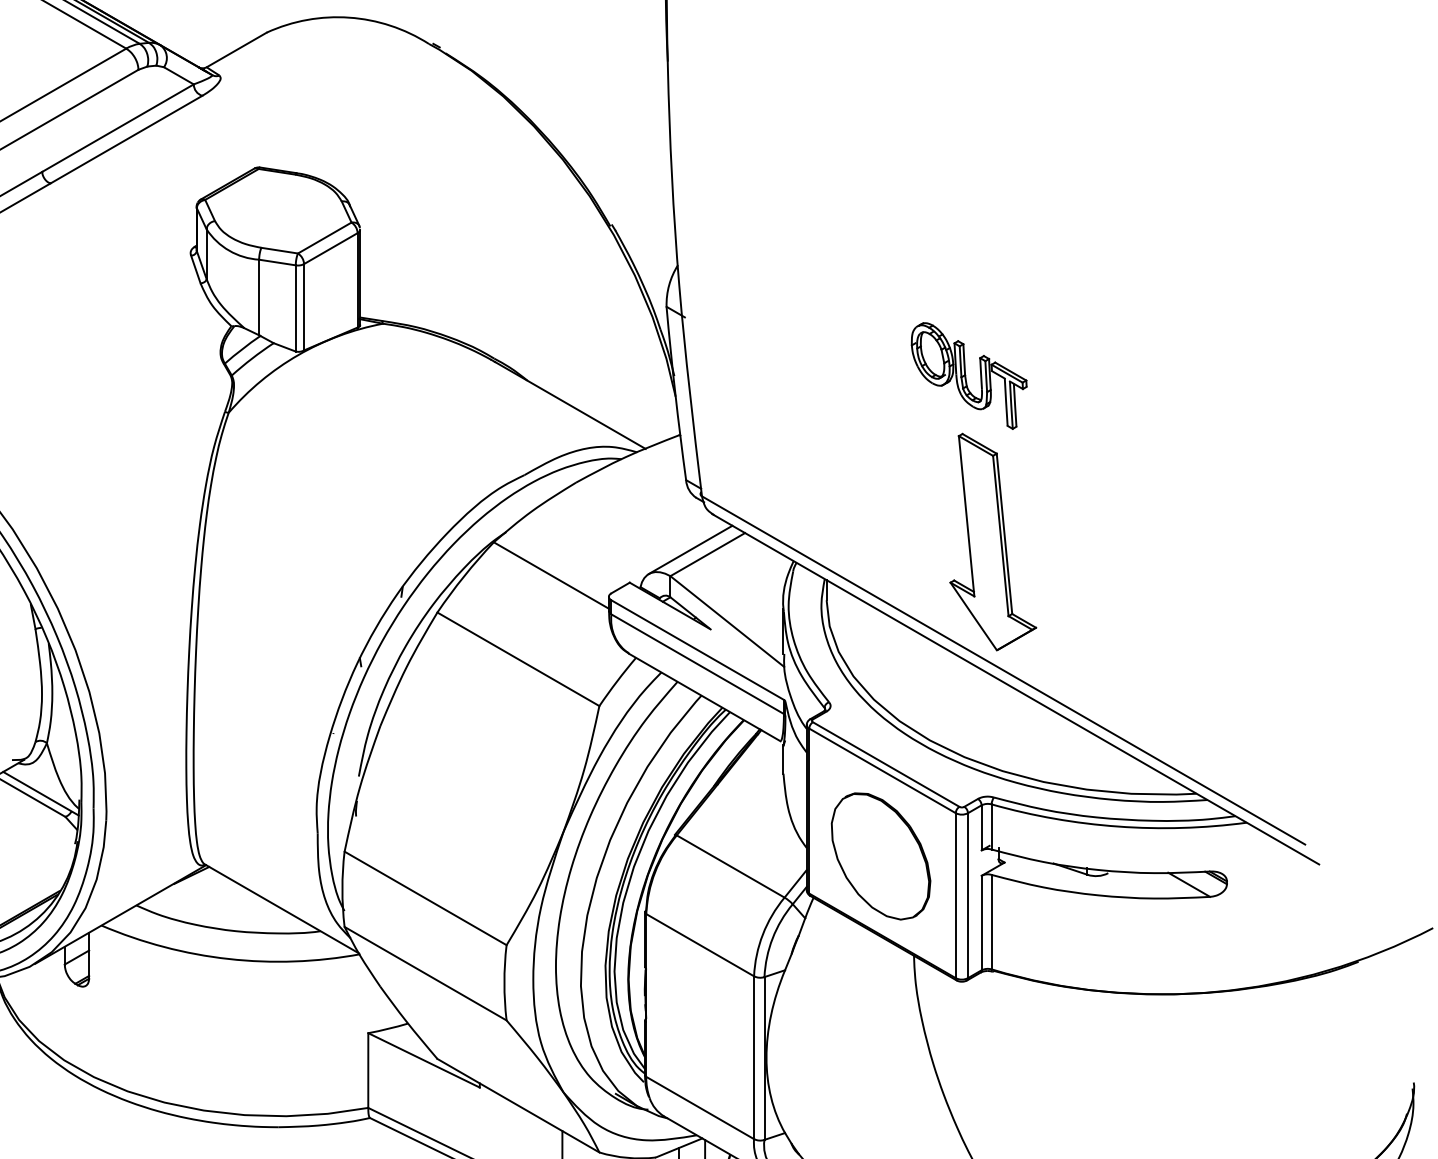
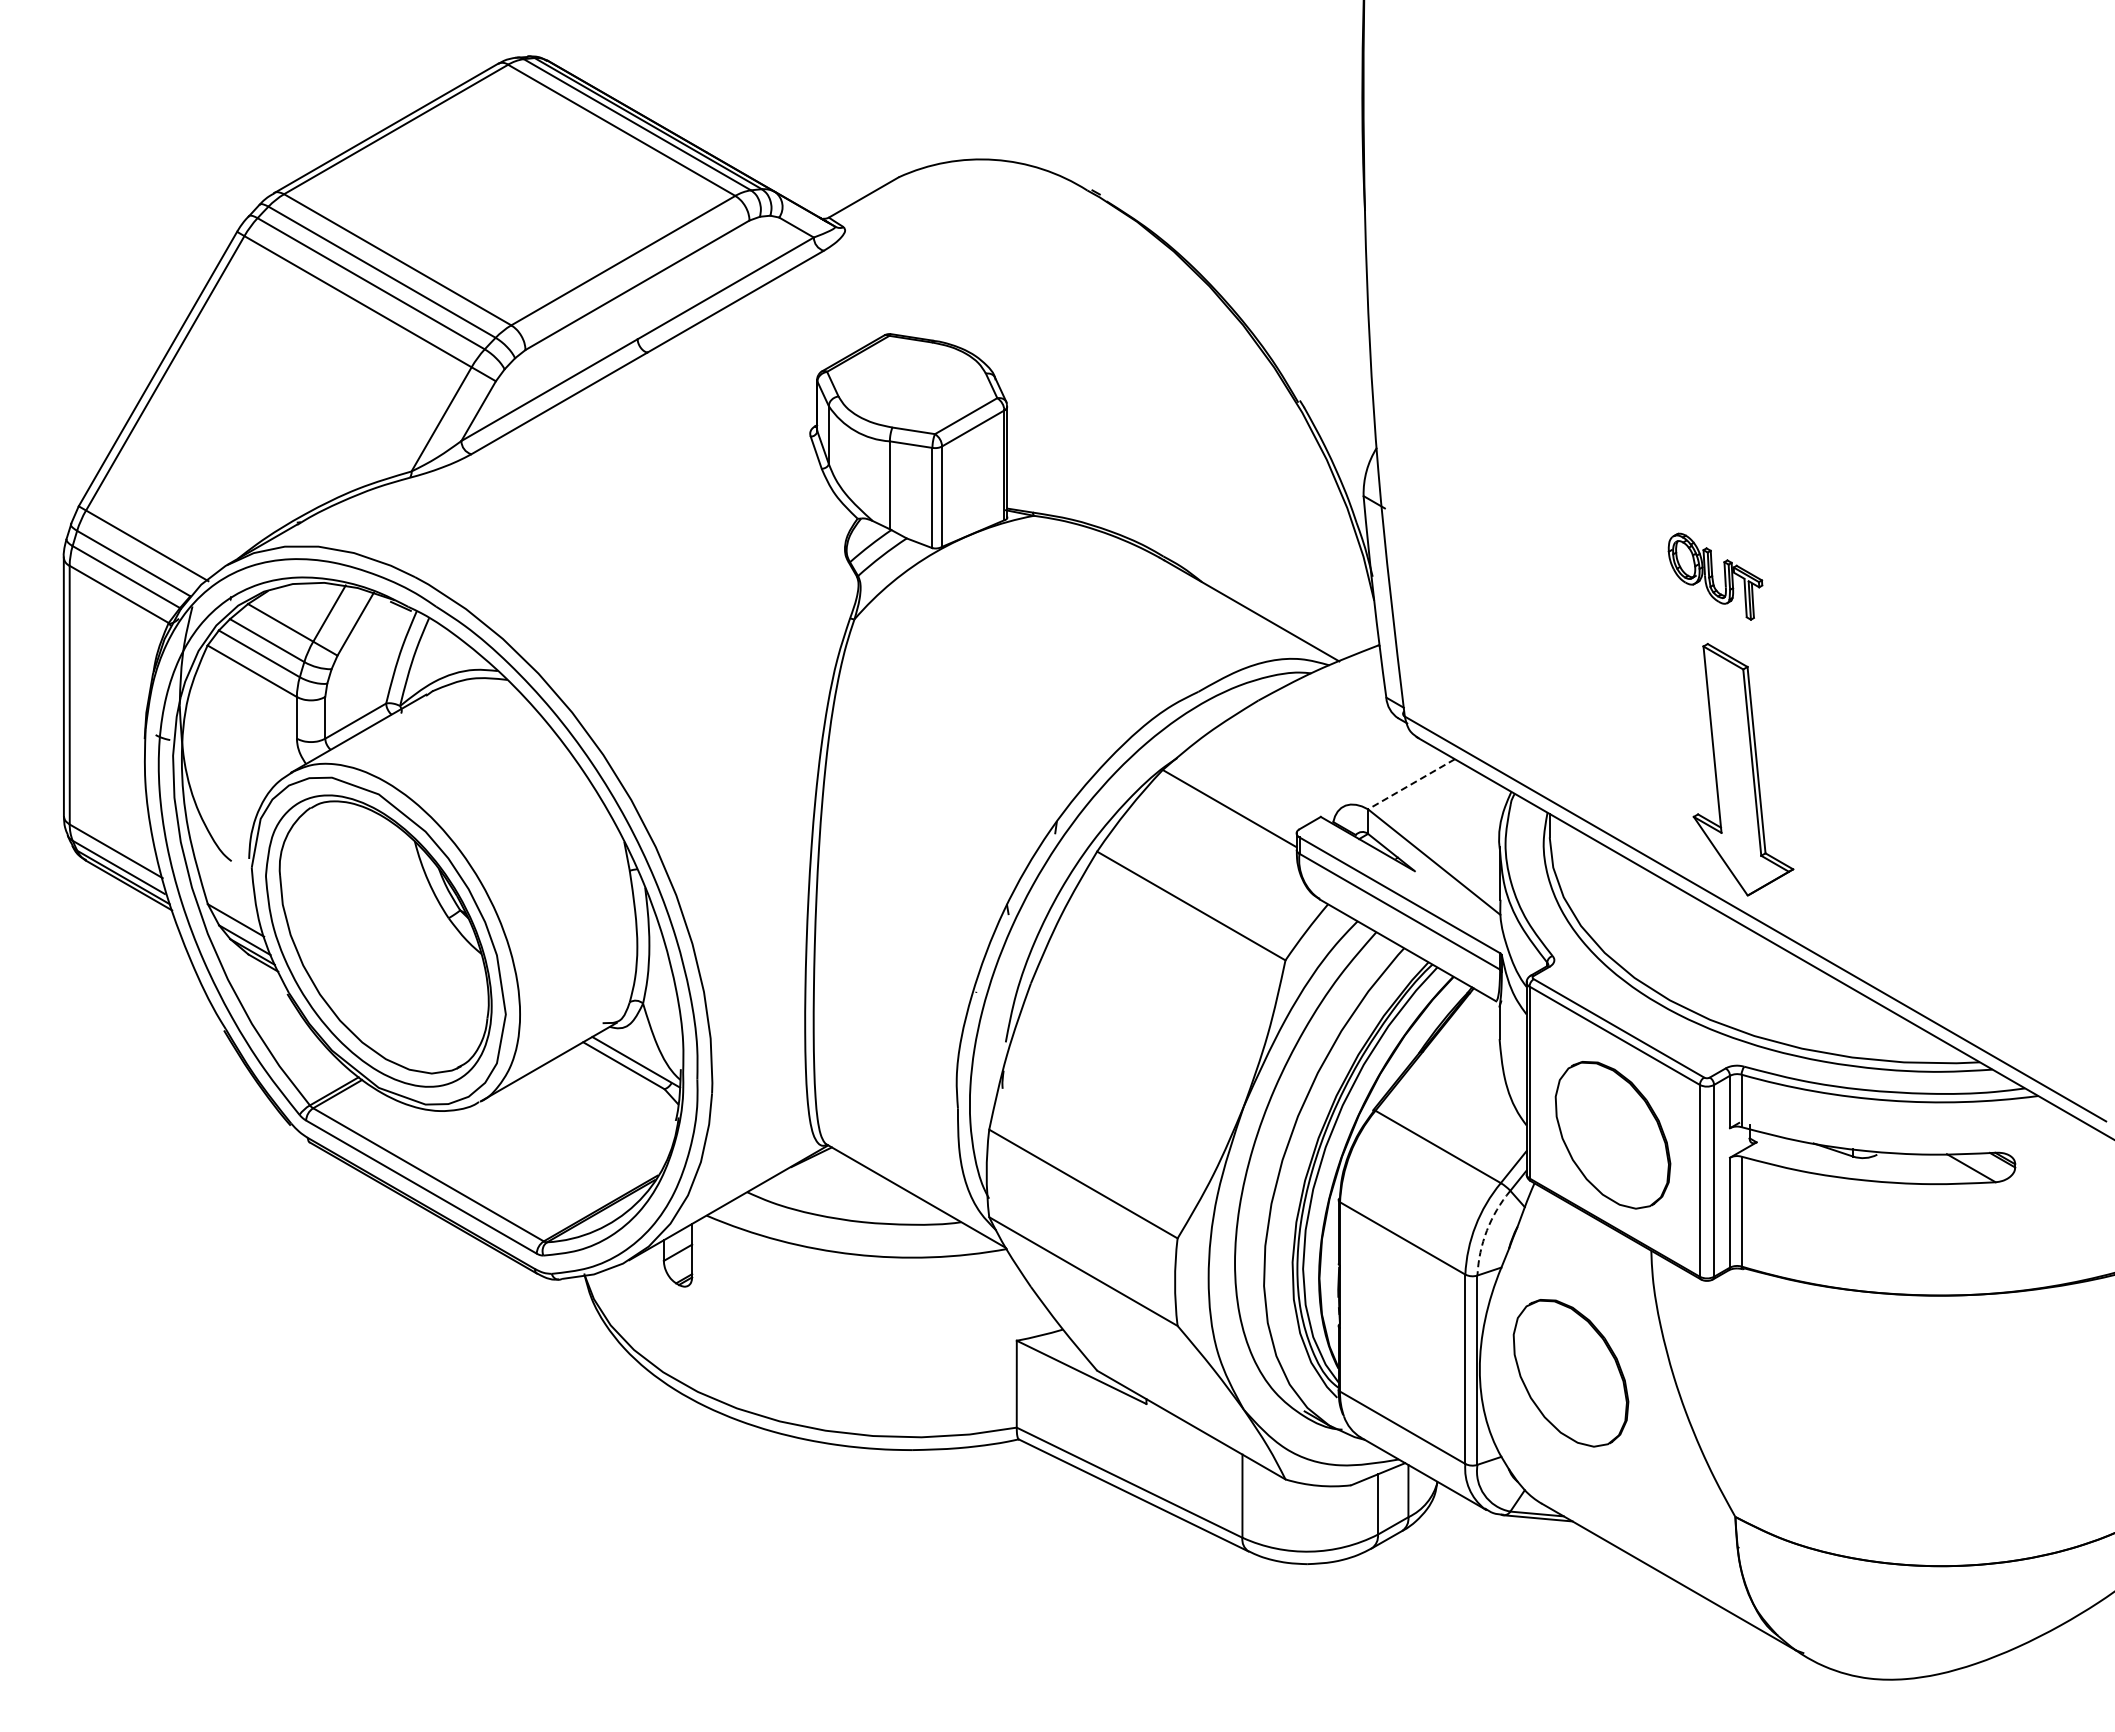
part: (969, 375) -> (1715, 576), size x0.7
line: (690, 549) -> (1391, 778), removed
line: (707, 554) -> (1411, 784), solid -> dashed
arc: (772, 938) -> (1486, 1230), solid -> dashed
part: (844, 1061) -> (1570, 1373), added

